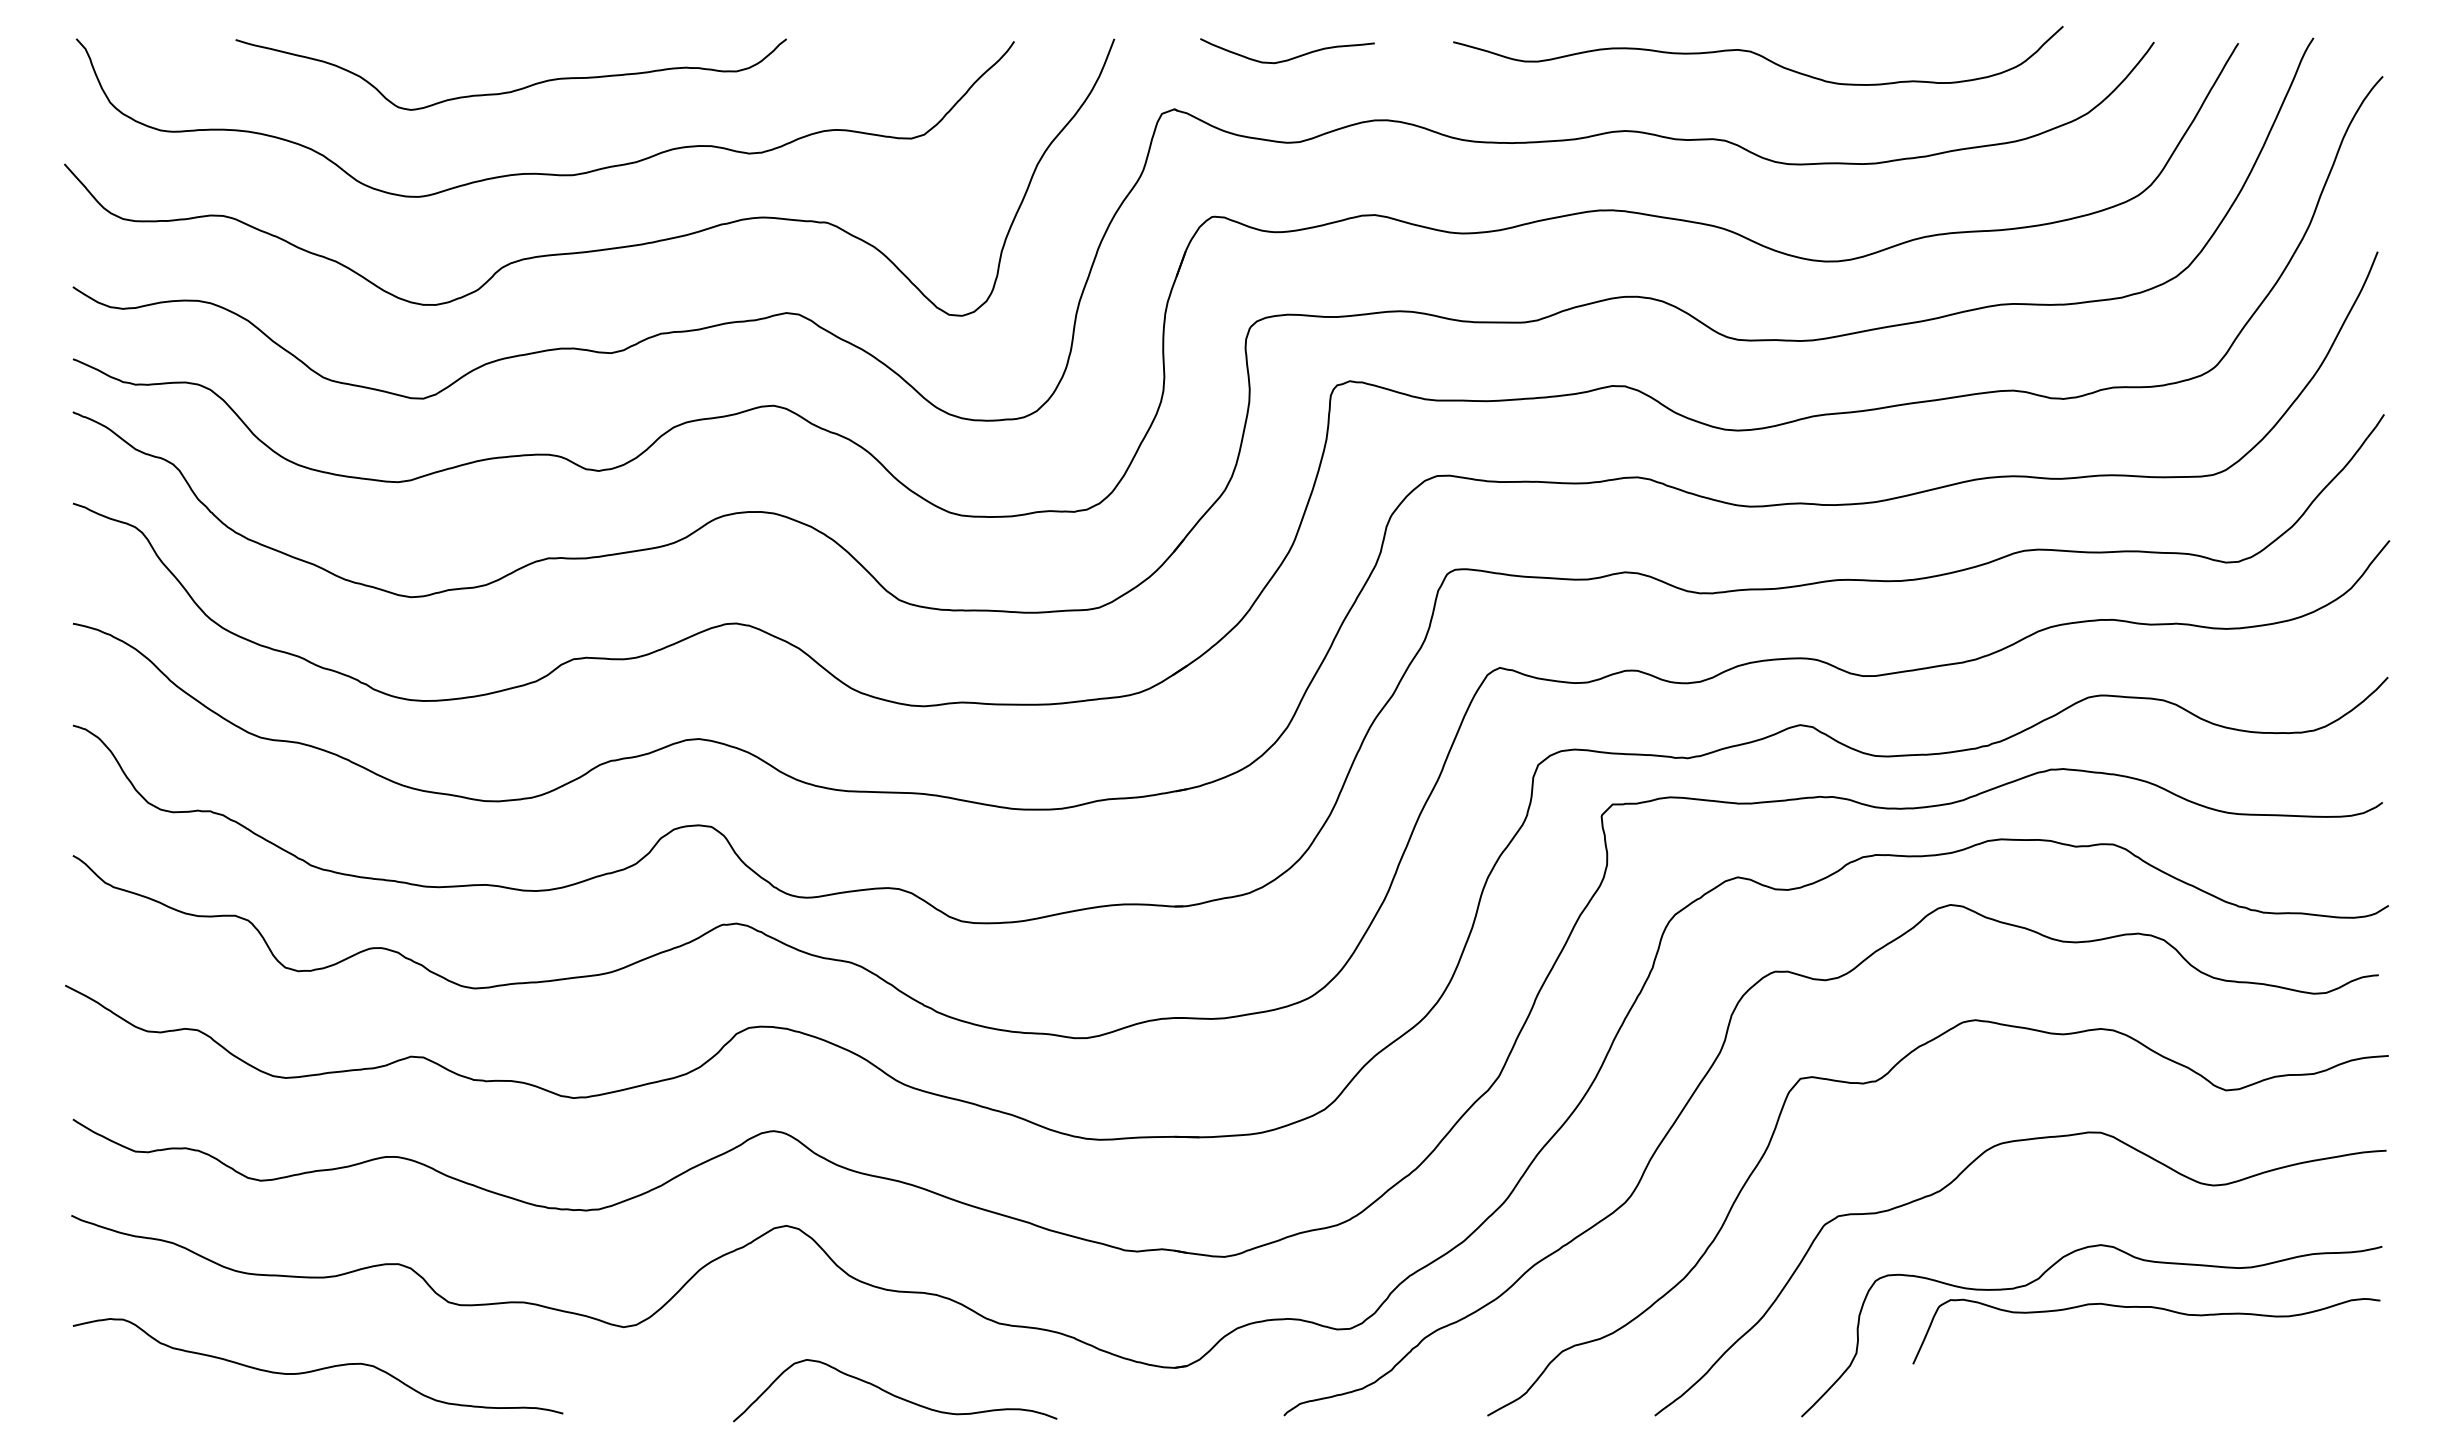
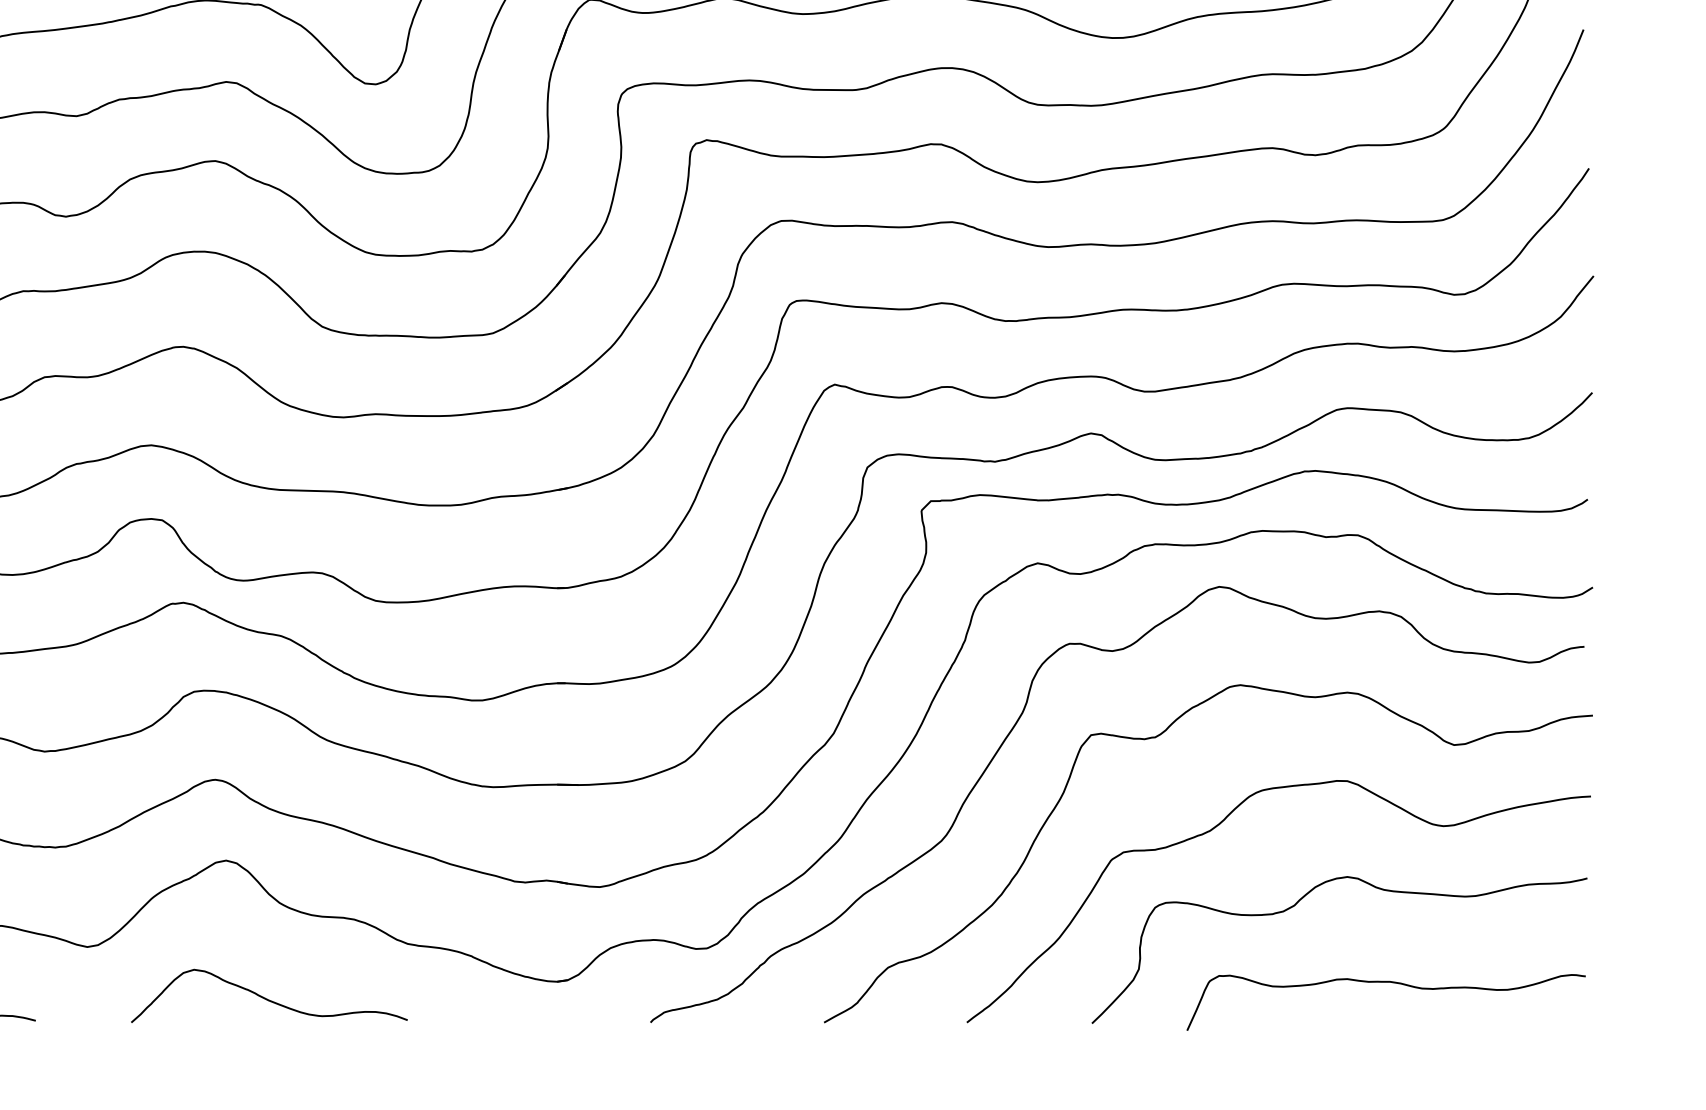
curve: (2152, 1308) -> (1391, 983), moved
curve: (894, 1394) -> (268, 999), moved

